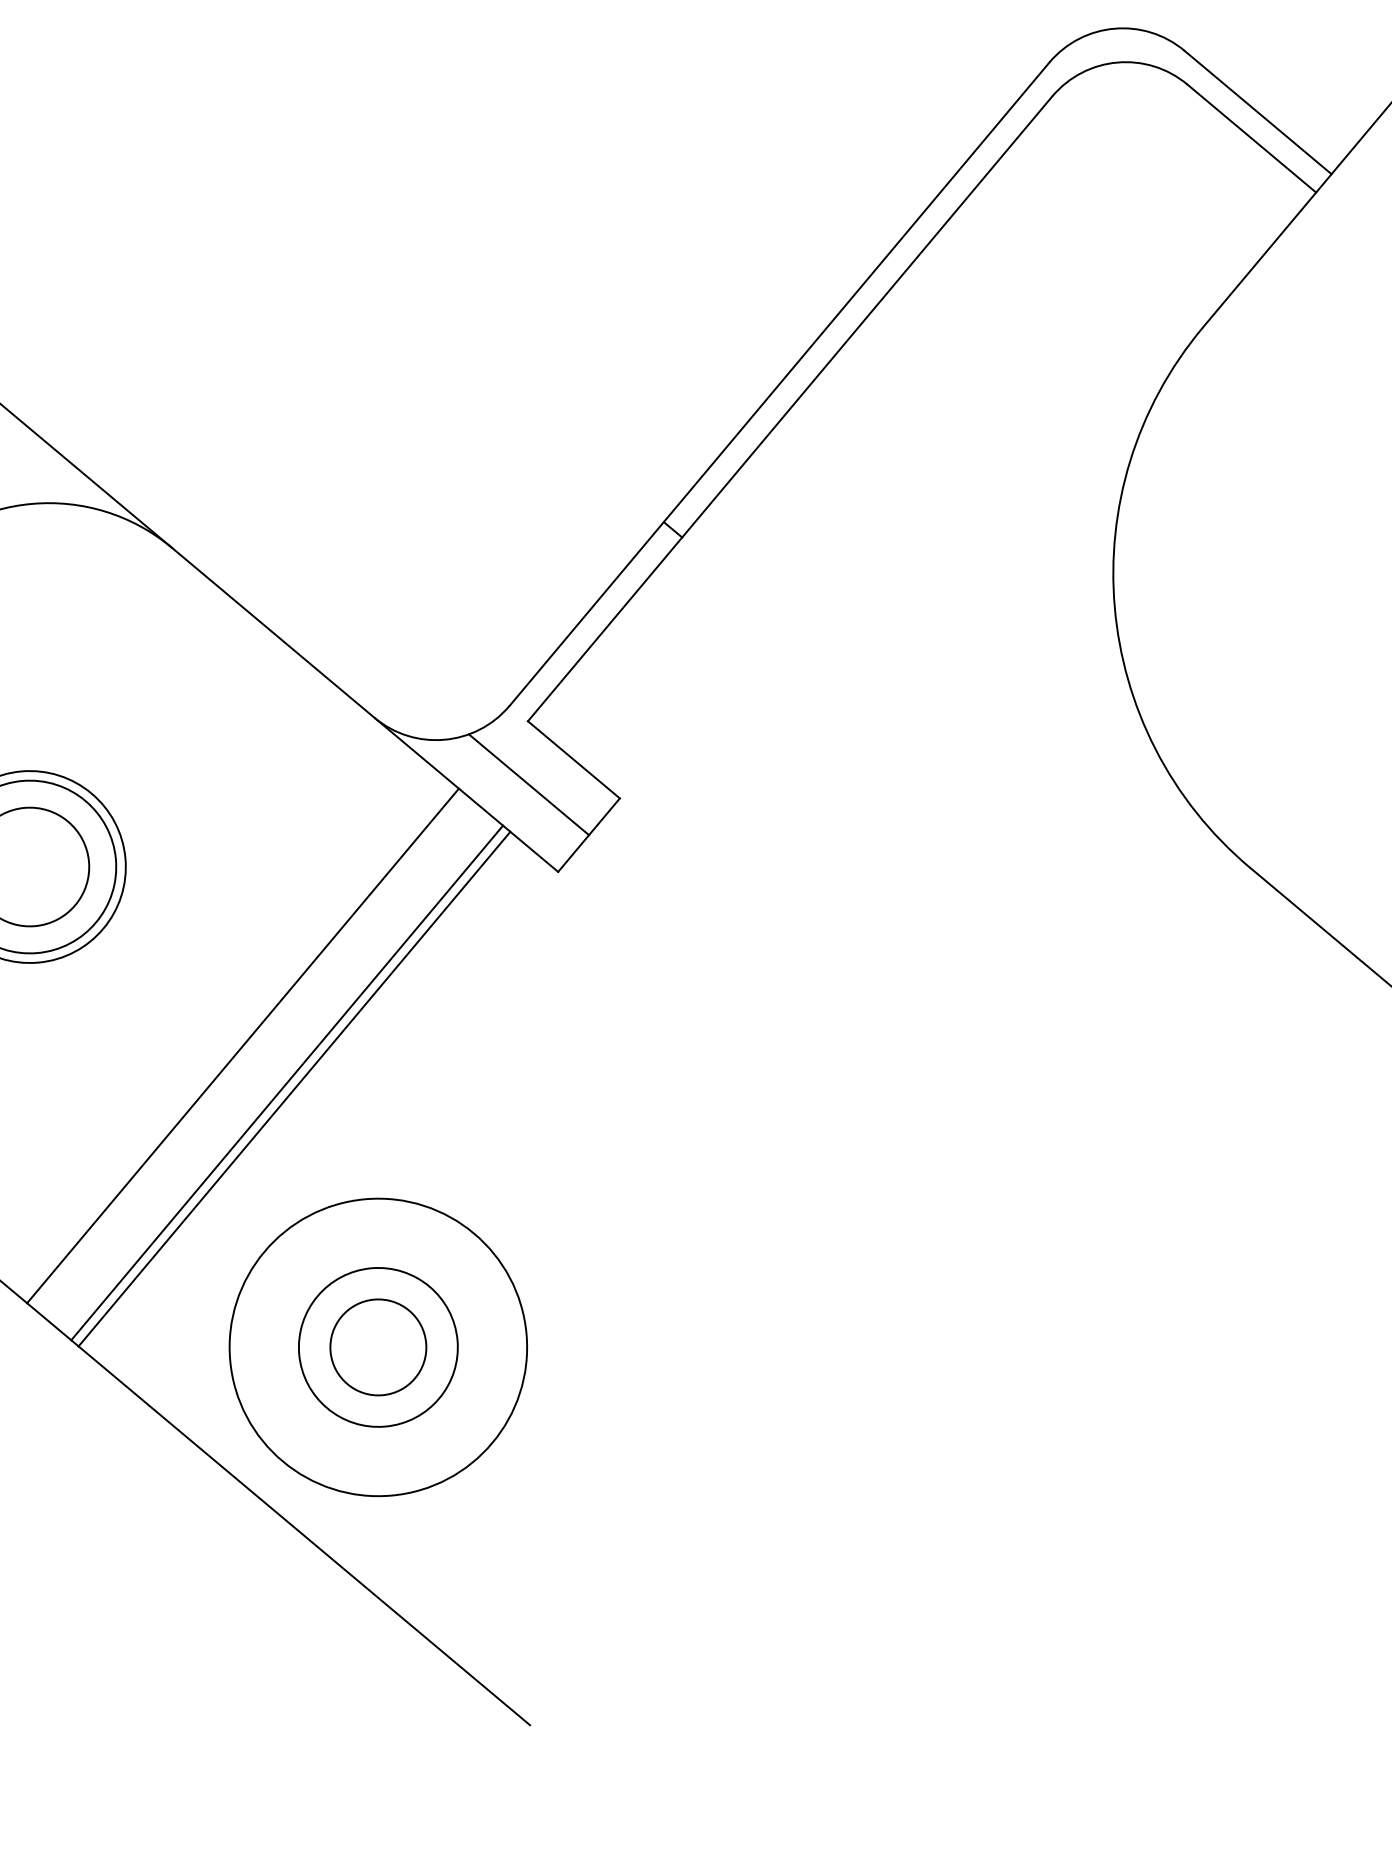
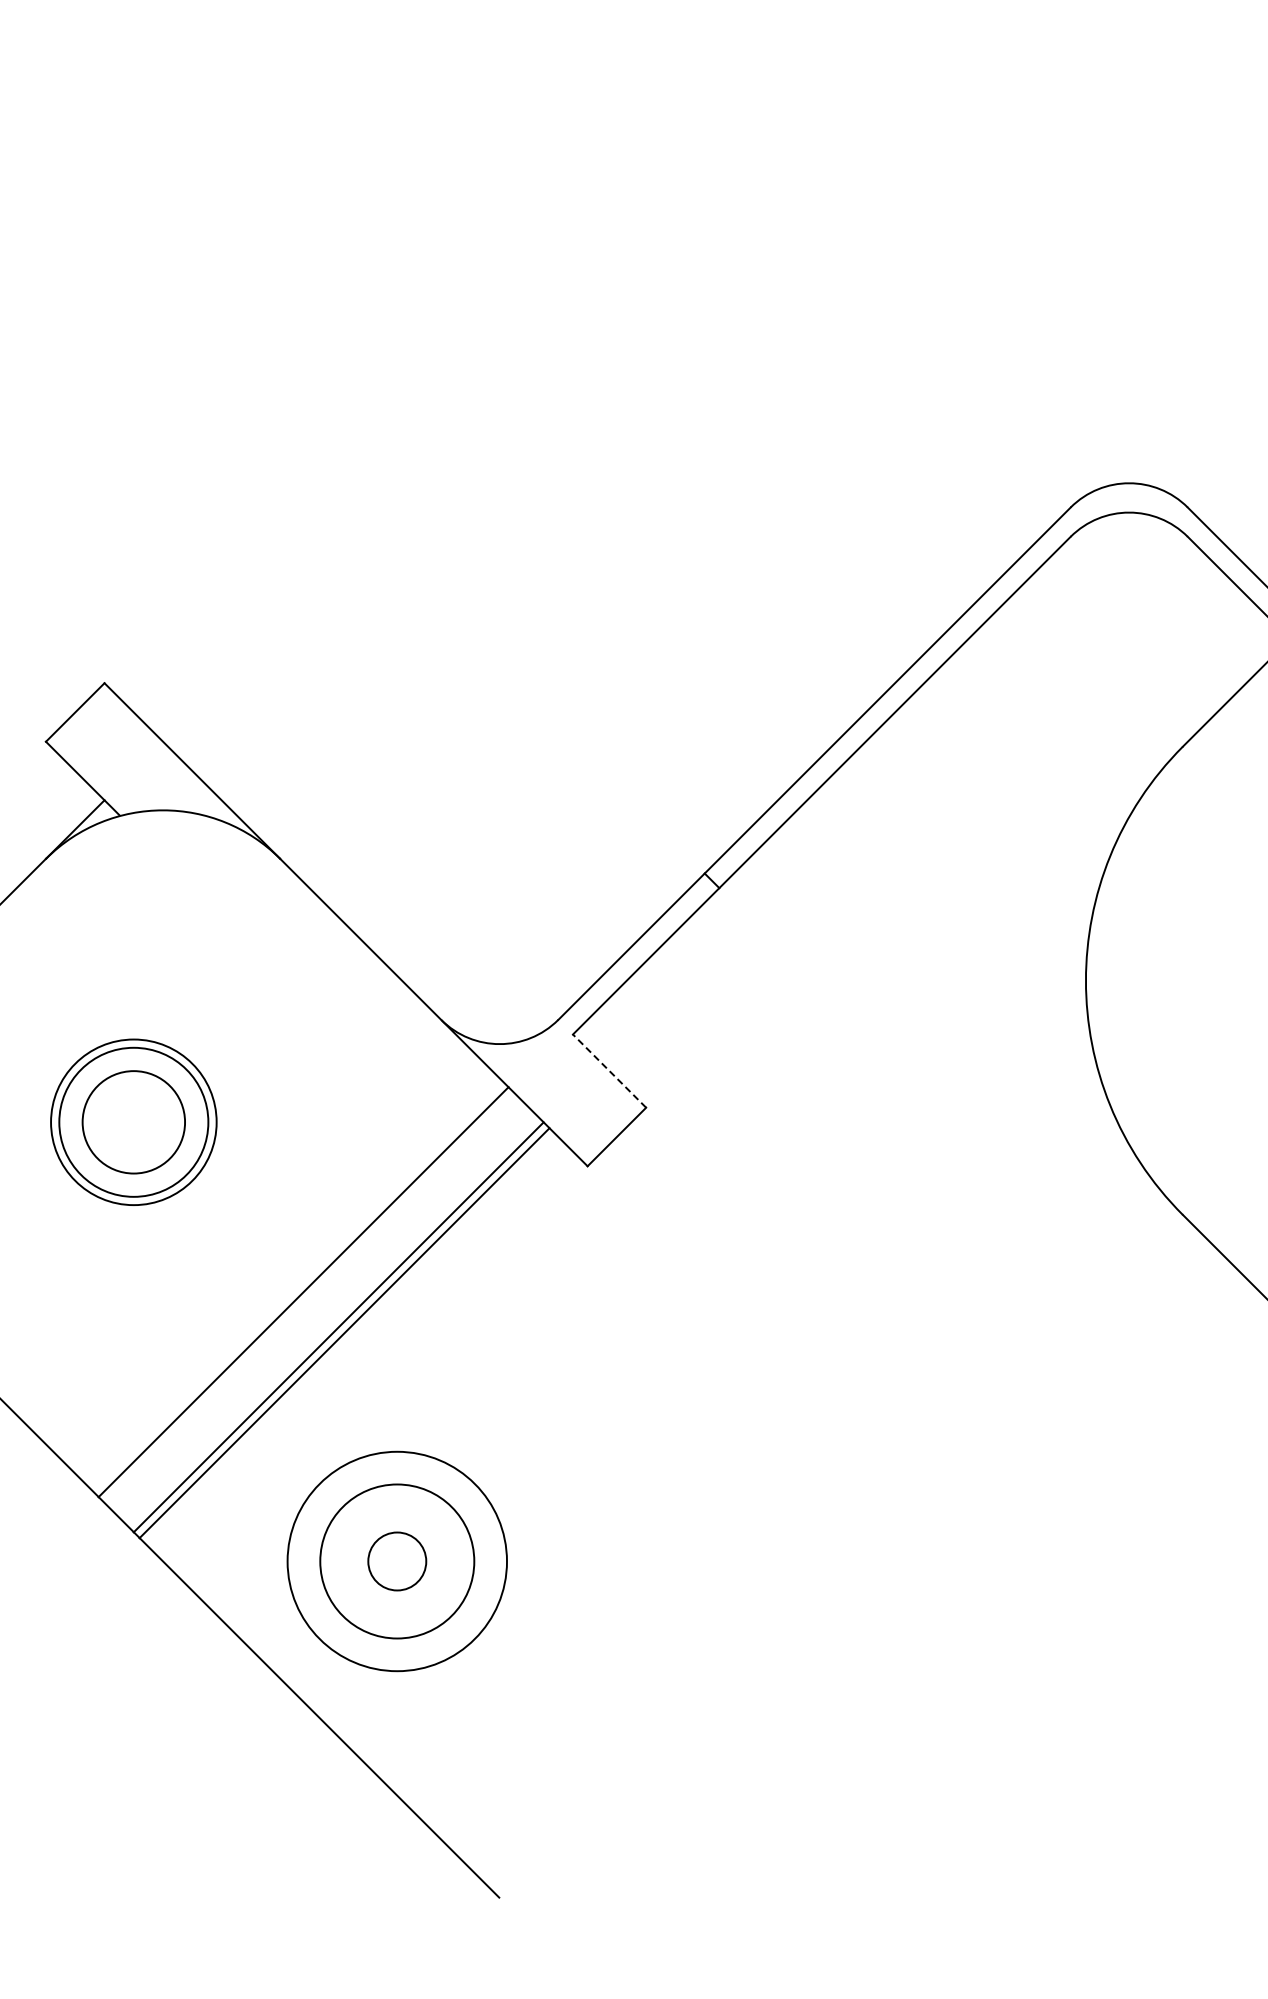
line: (573, 760) -> (609, 1071), solid -> dashed
line: (528, 784) -> (568, 1088), removed
circle: (377, 1347) -> (396, 1561), size x0.6
circle: (377, 1347) -> (396, 1561), size x0.7
circle: (377, 1347) -> (396, 1561), size x1.6

